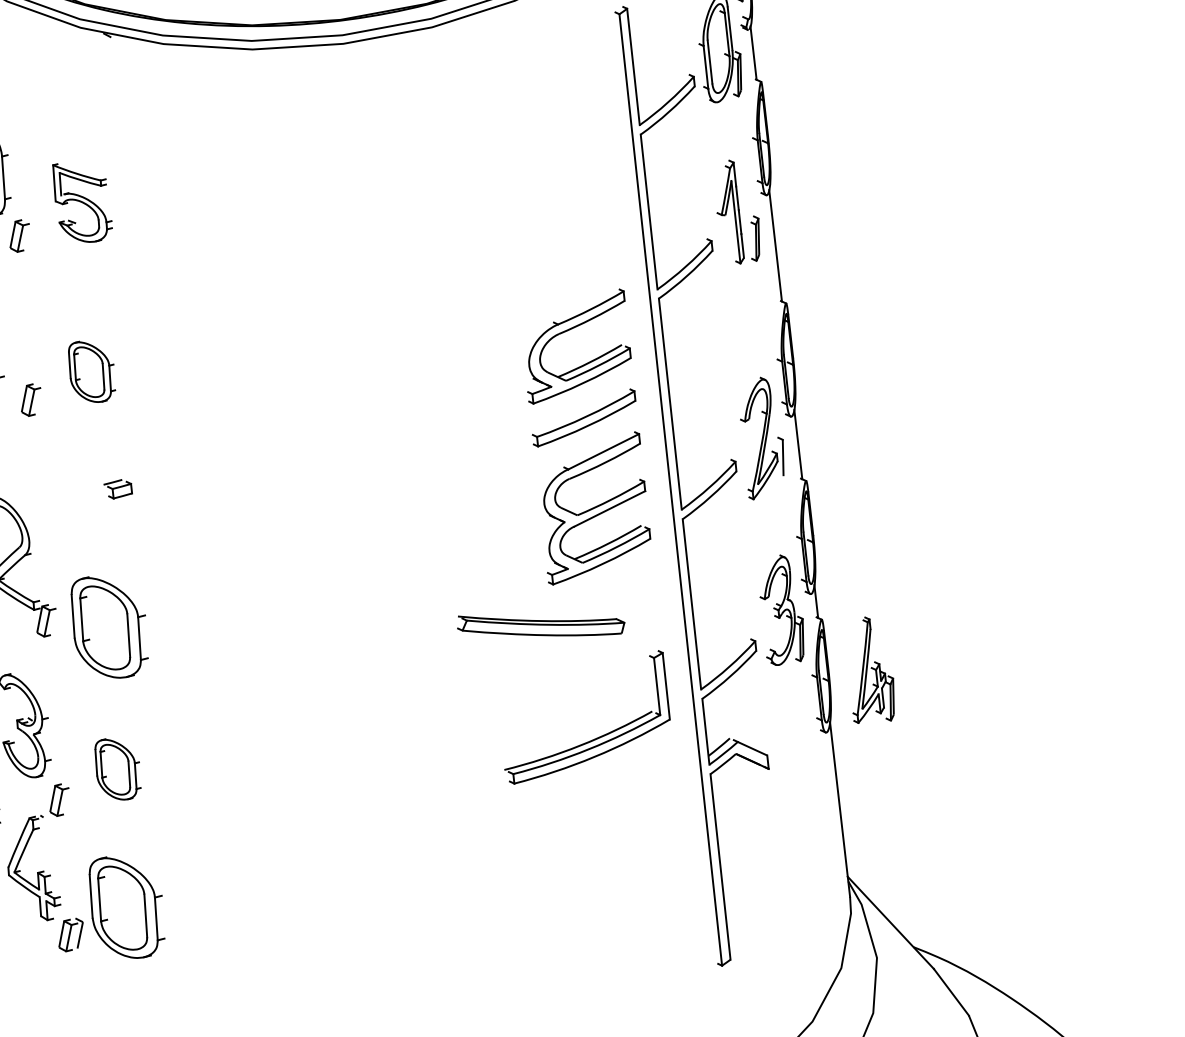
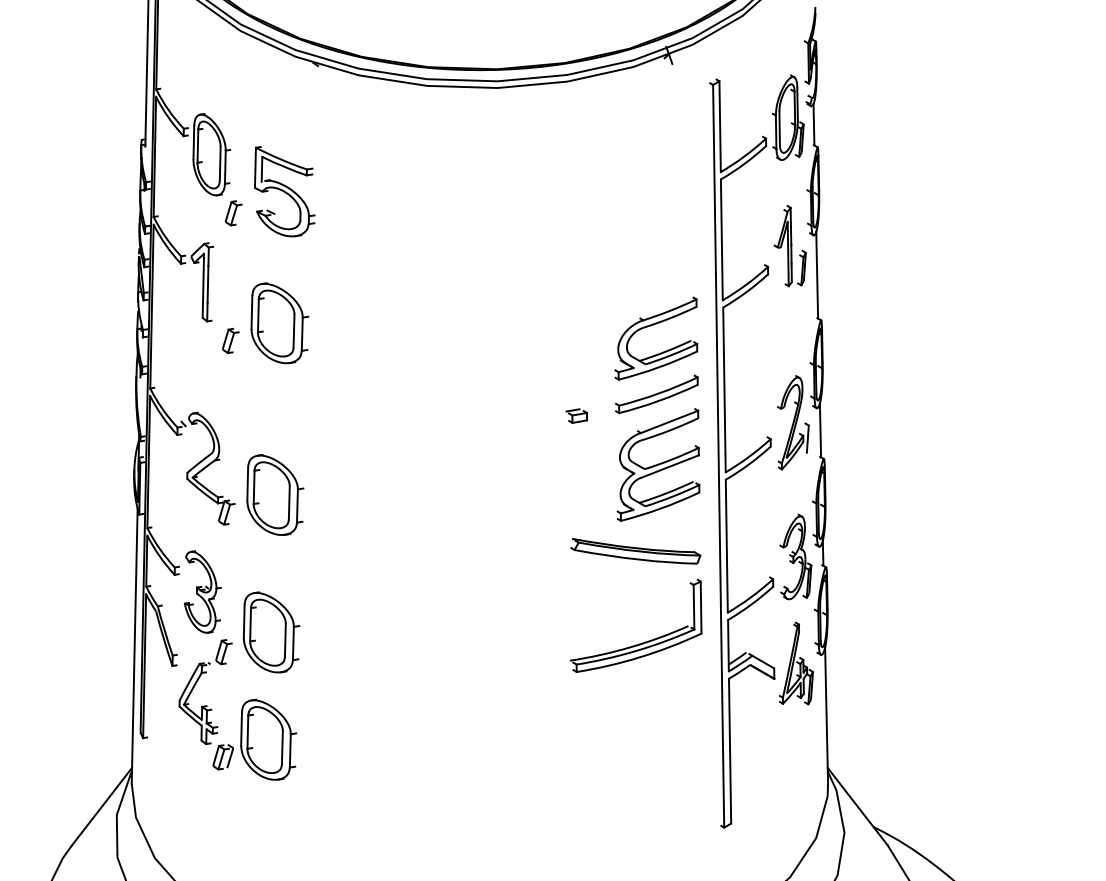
part: (82, 201) -> (284, 191), size x1.43
part: (91, 371) -> (279, 323), size x1.67
part: (117, 488) -> (576, 415), moved
part: (540, 625) -> (635, 551), moved
part: (110, 626) -> (275, 494), moved
part: (869, 669) -> (795, 663), moved
part: (118, 769) -> (271, 632), size x1.67

